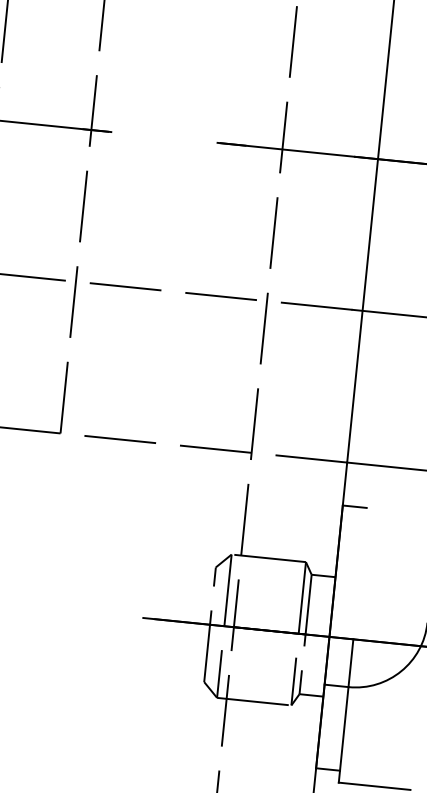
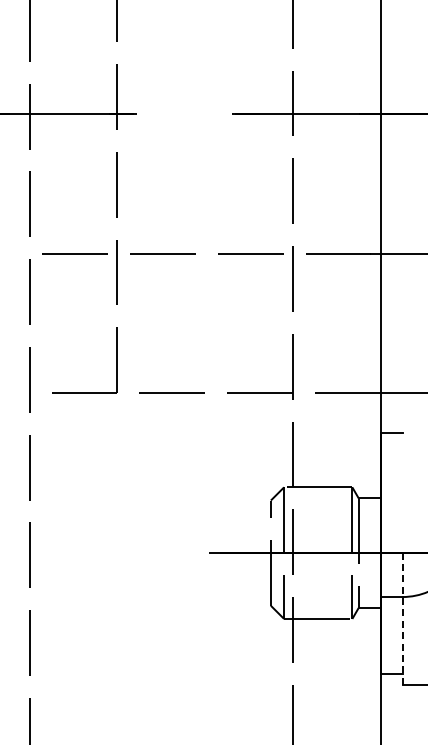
line: (346, 710) -> (402, 618), solid -> dashed

